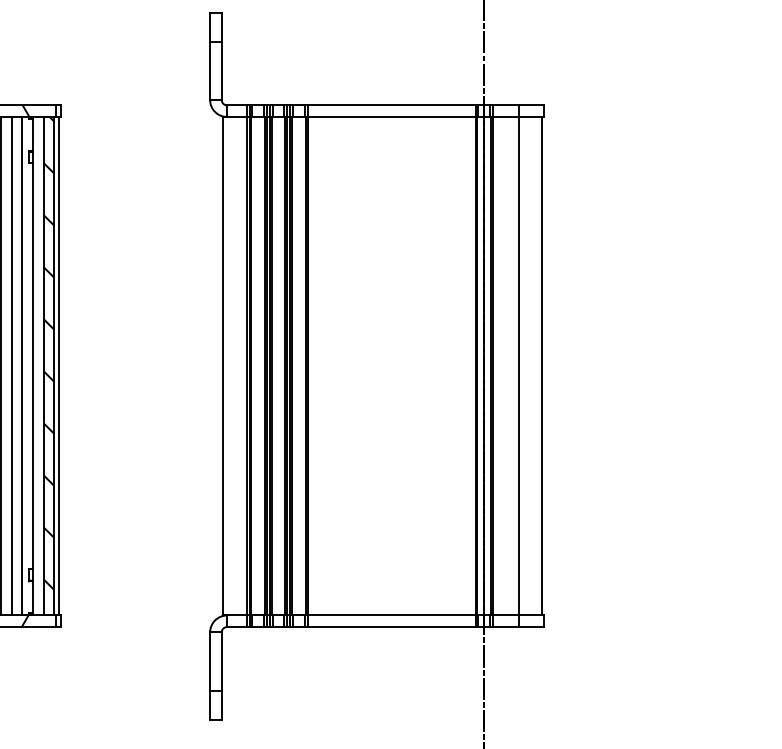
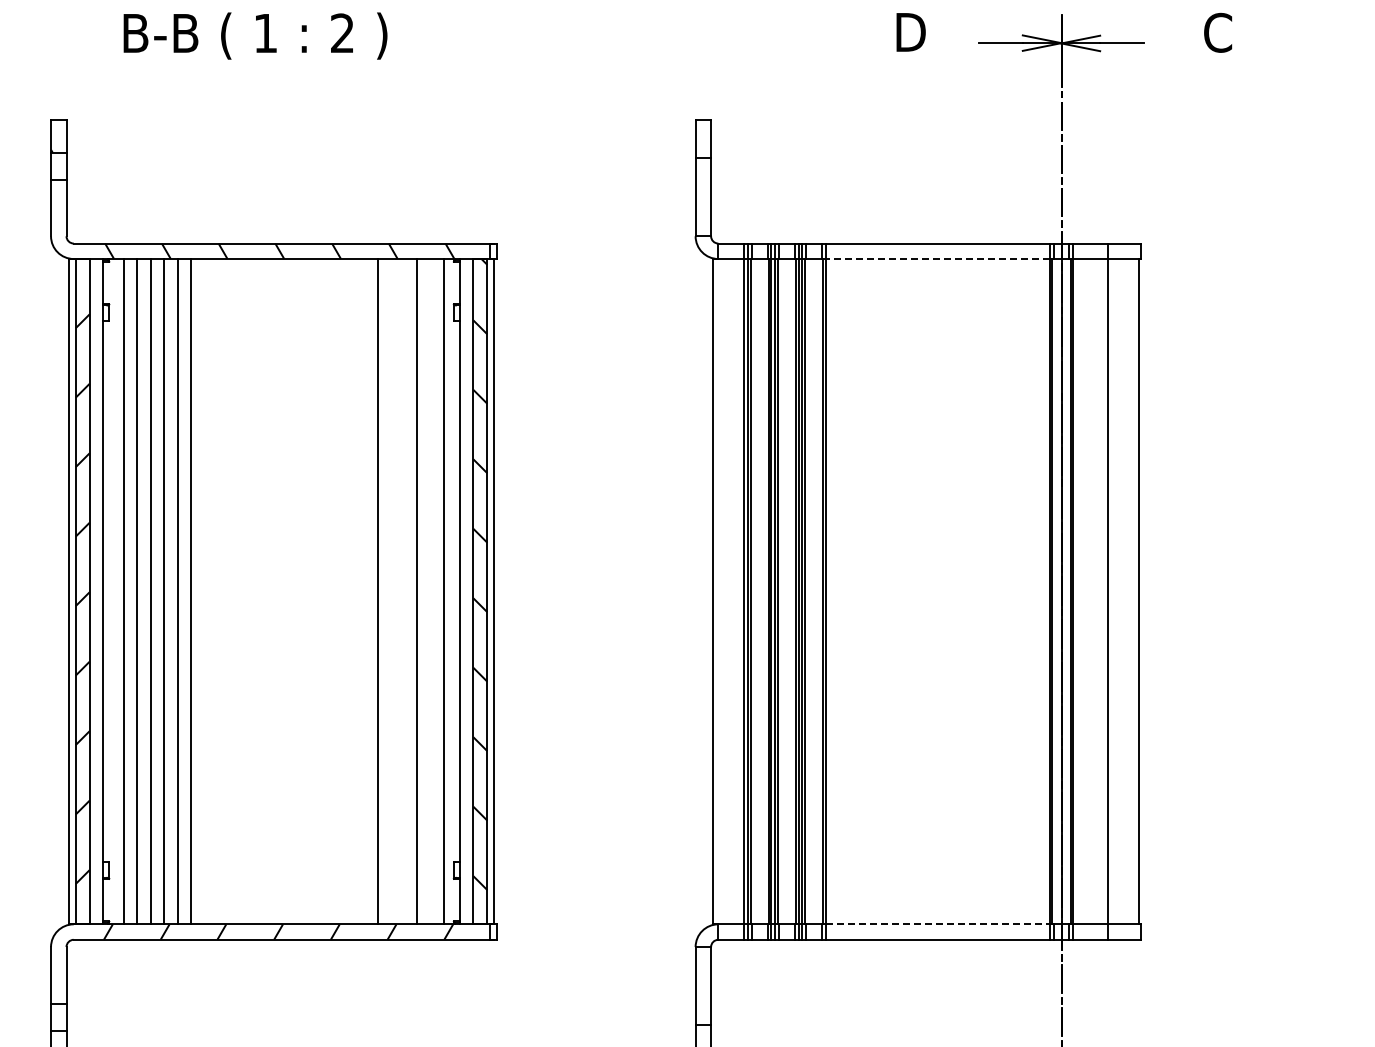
line: (391, 117) -> (937, 259), solid -> dashed
line: (11, 366) -> (430, 591), removed
line: (392, 615) -> (938, 924), solid -> dashed

